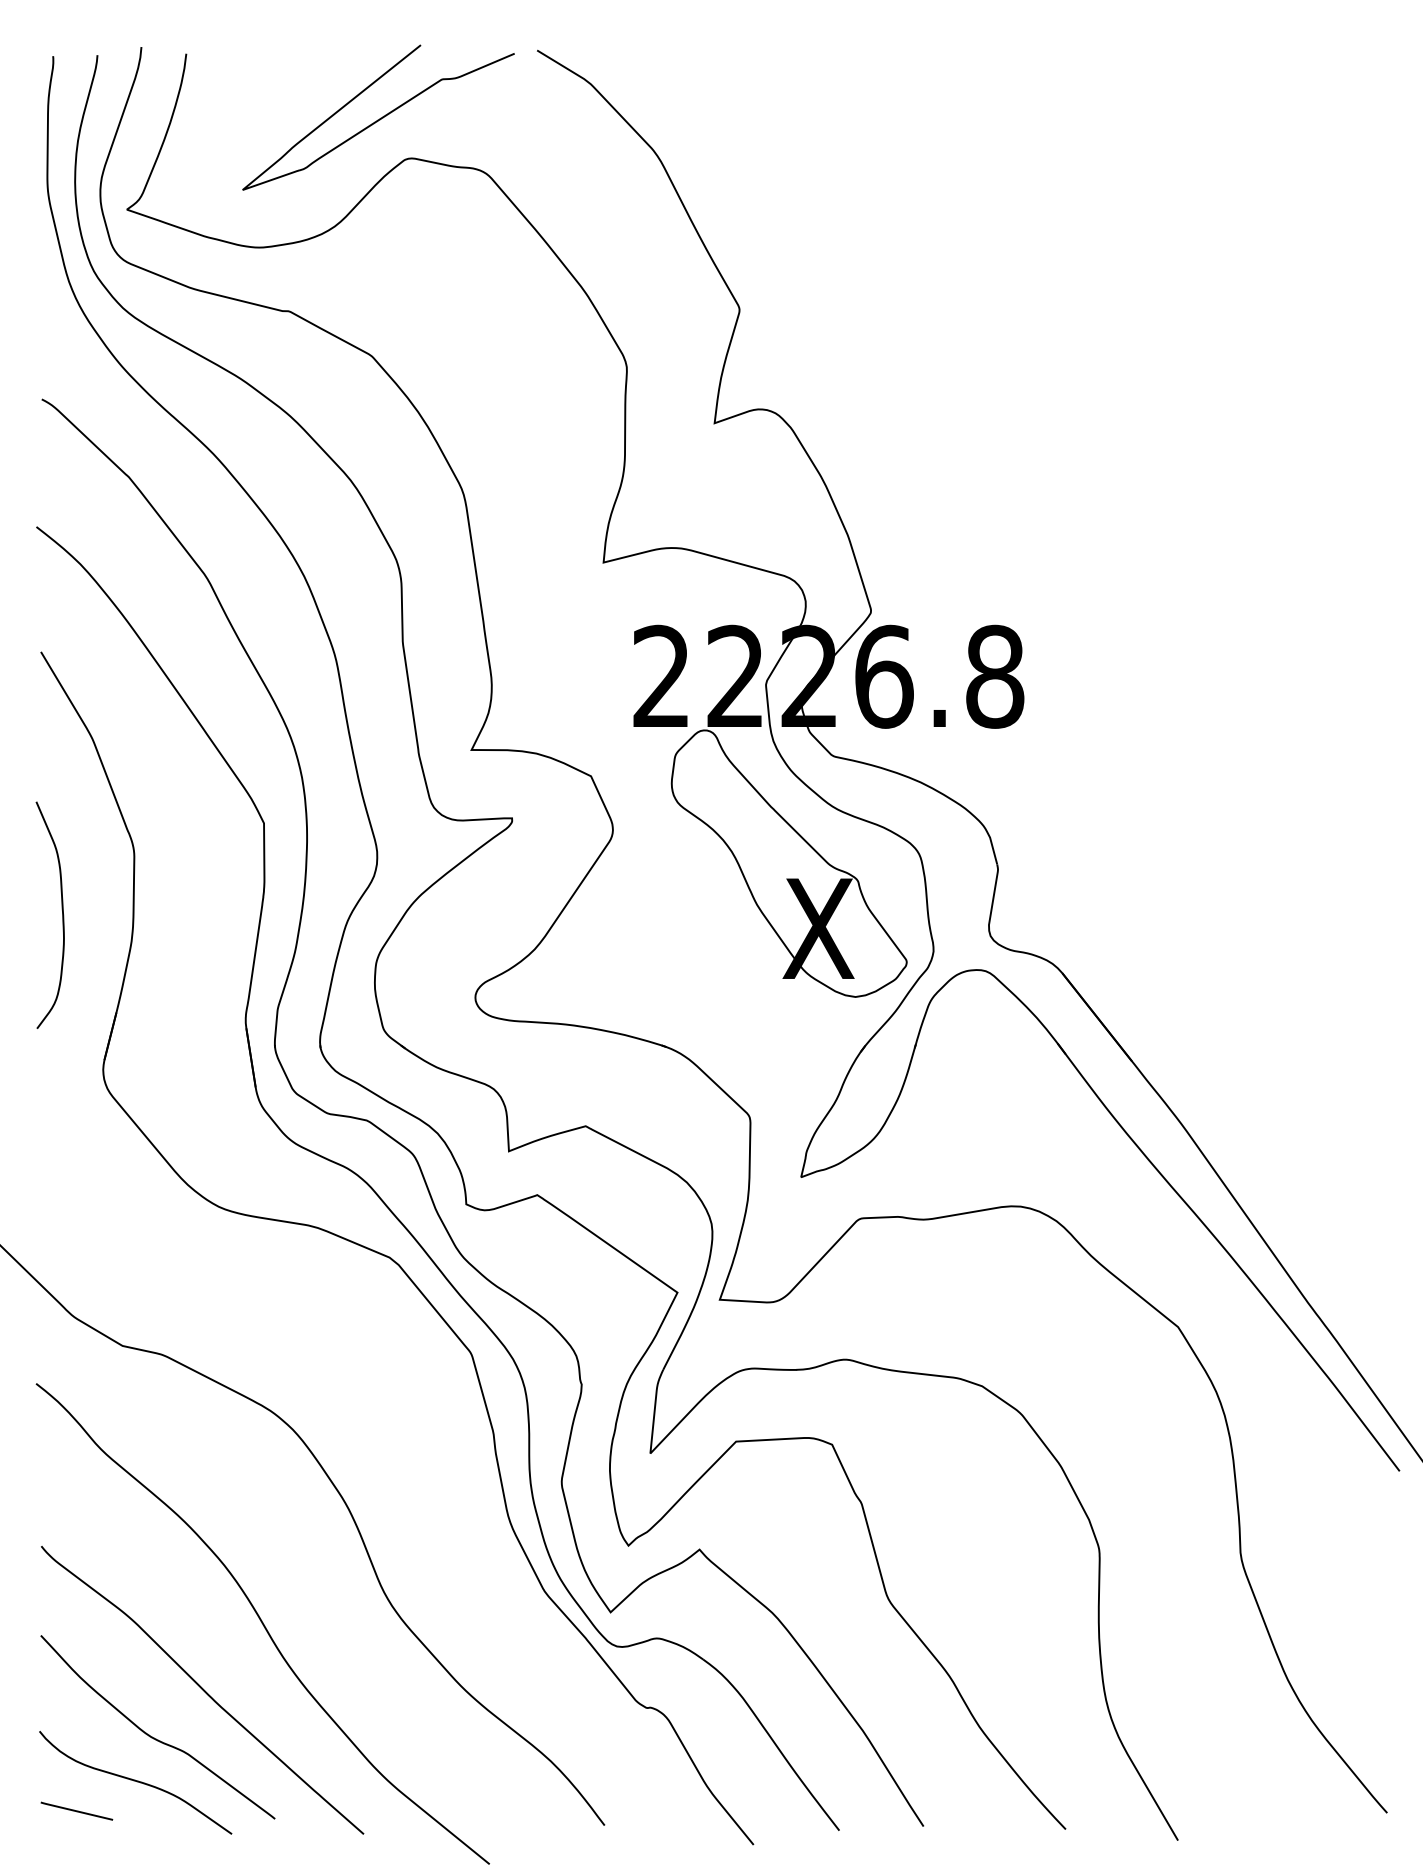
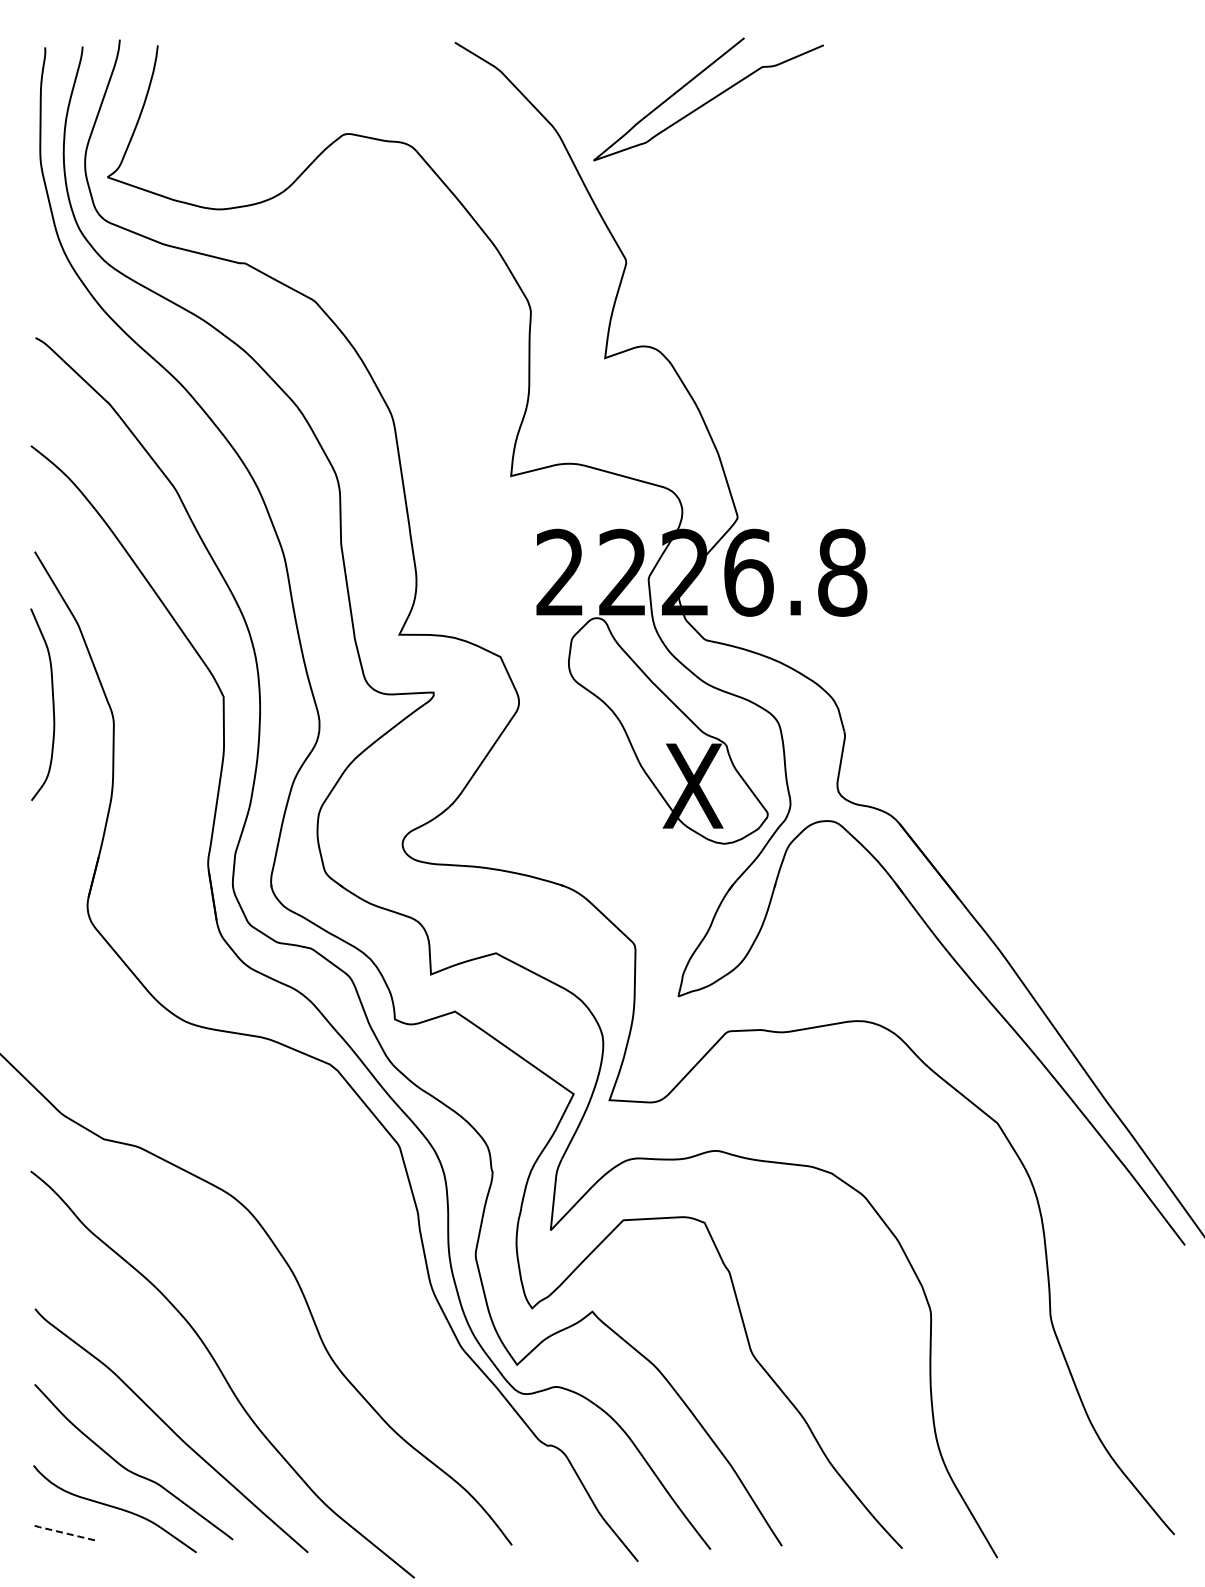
curve: (378, 118) -> (708, 100), moved
curve: (61, 915) -> (52, 704), moved
line: (76, 1811) -> (64, 1533), solid -> dashed

